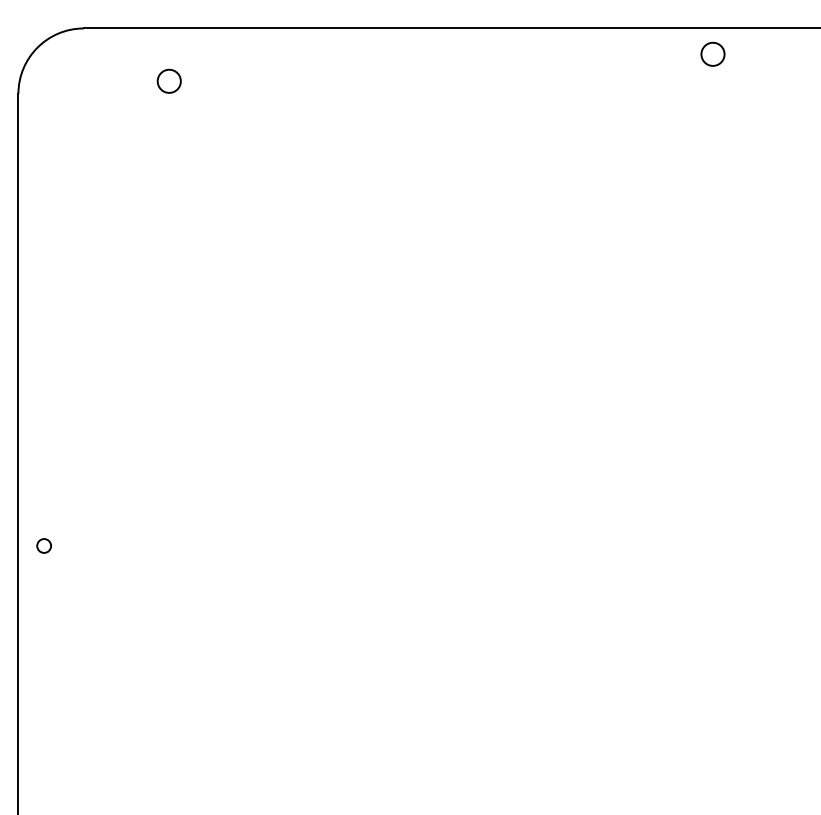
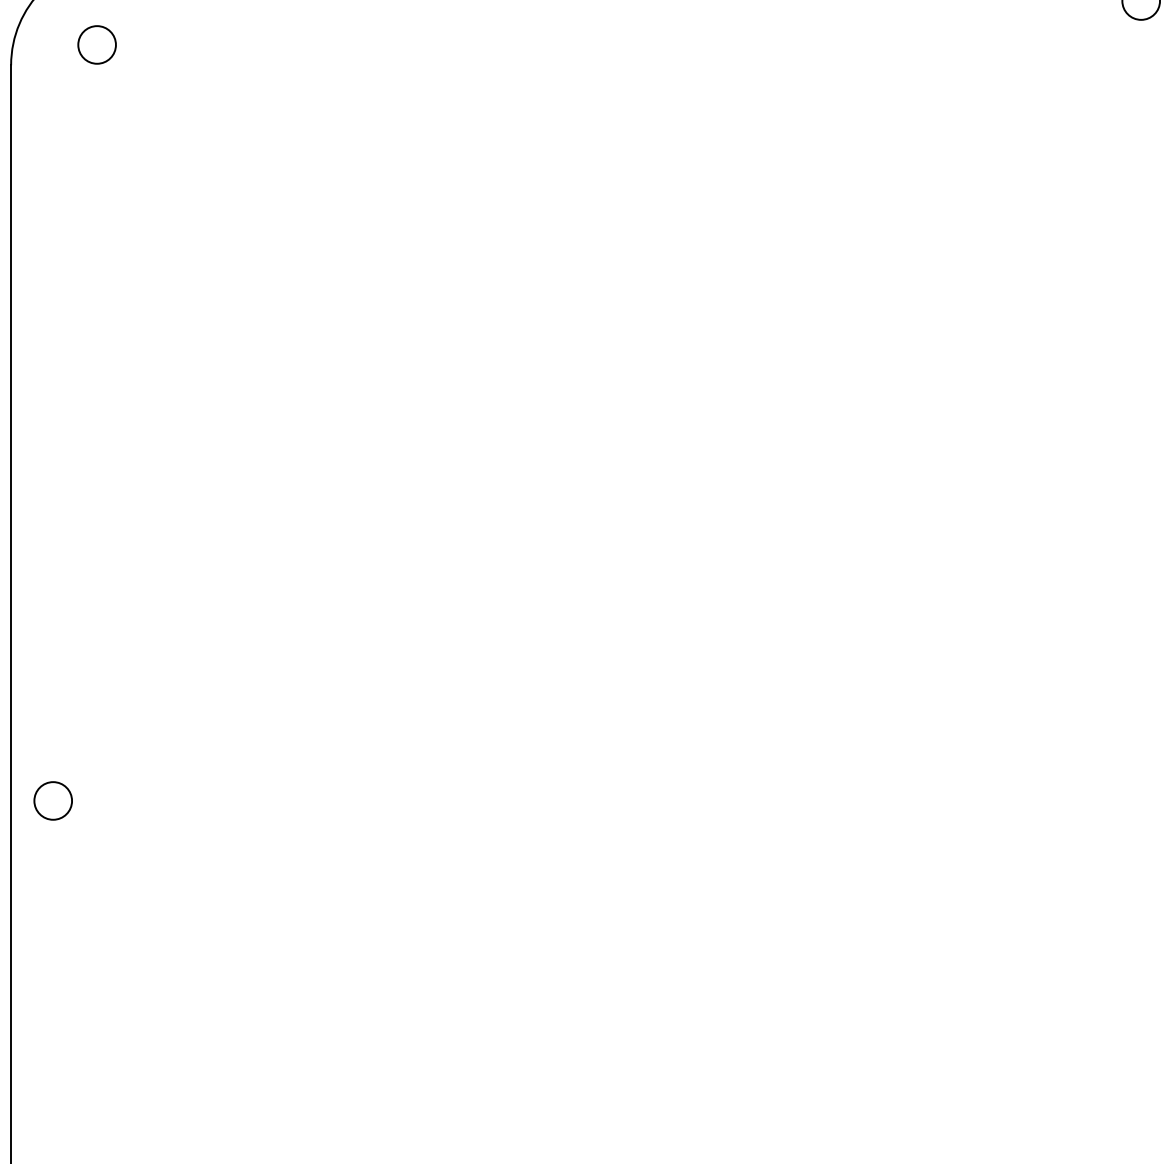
circle: (168, 80) -> (95, 43), moved
circle: (43, 545) -> (51, 800), size x1.67

